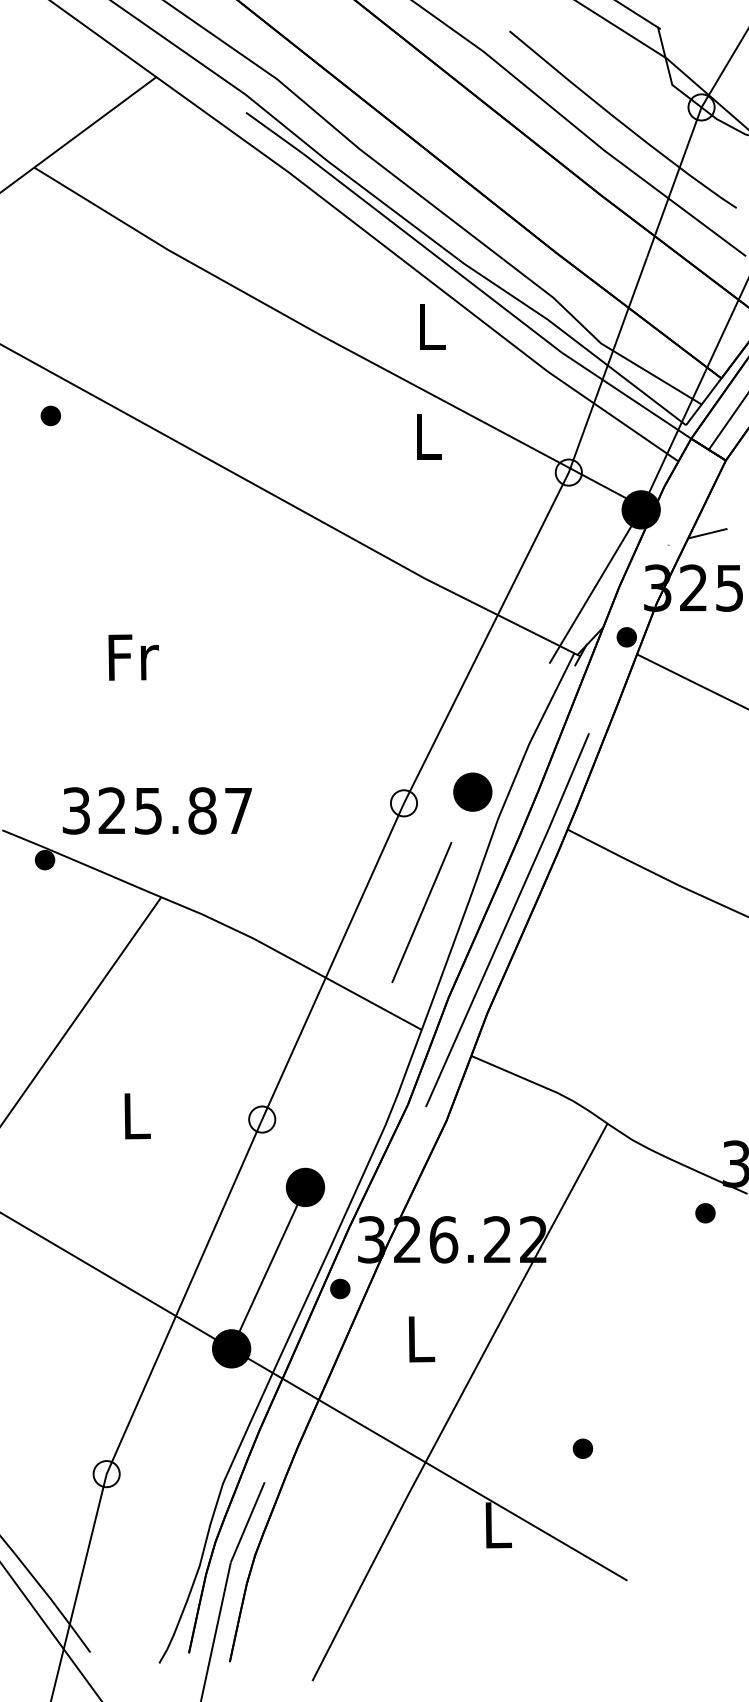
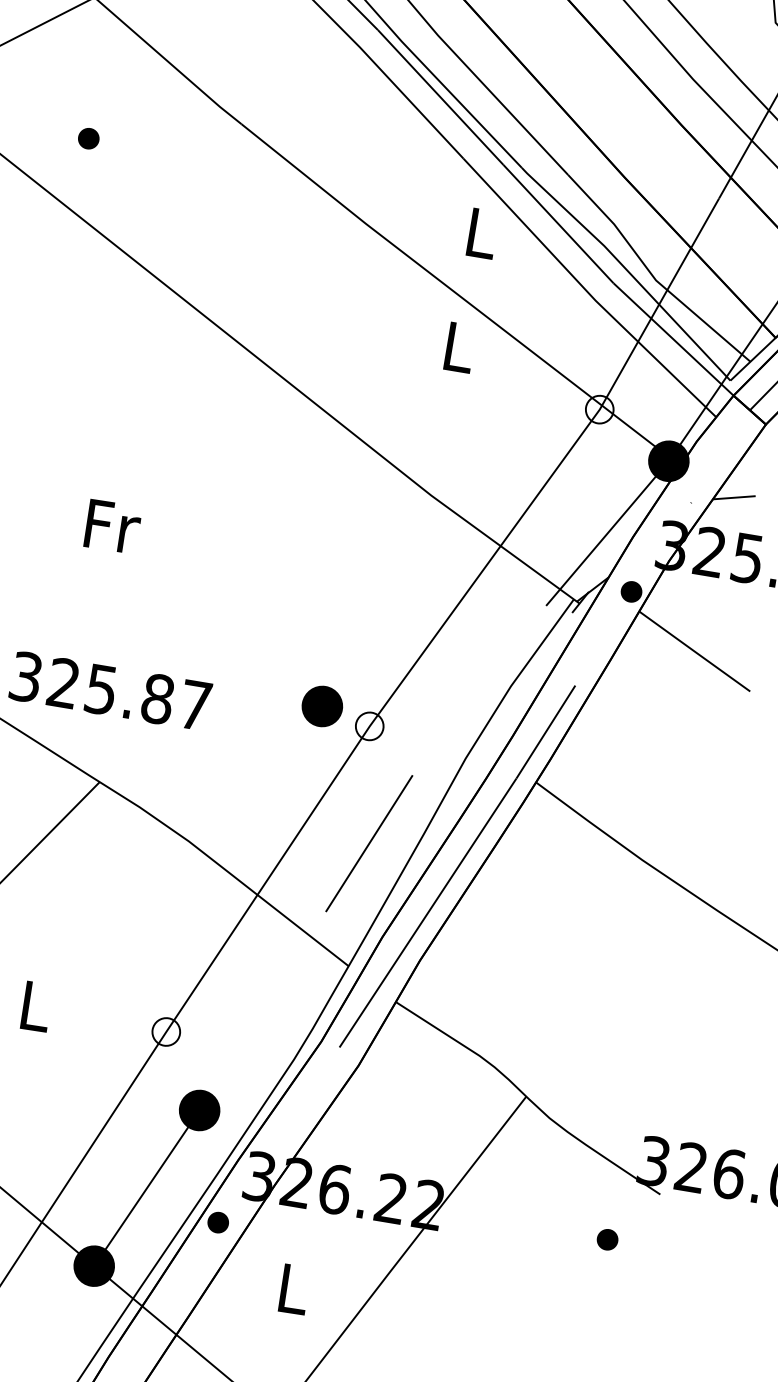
part: (50, 415) -> (88, 138), moved
part: (472, 791) -> (322, 705), moved
part: (705, 1213) -> (607, 1240), moved

